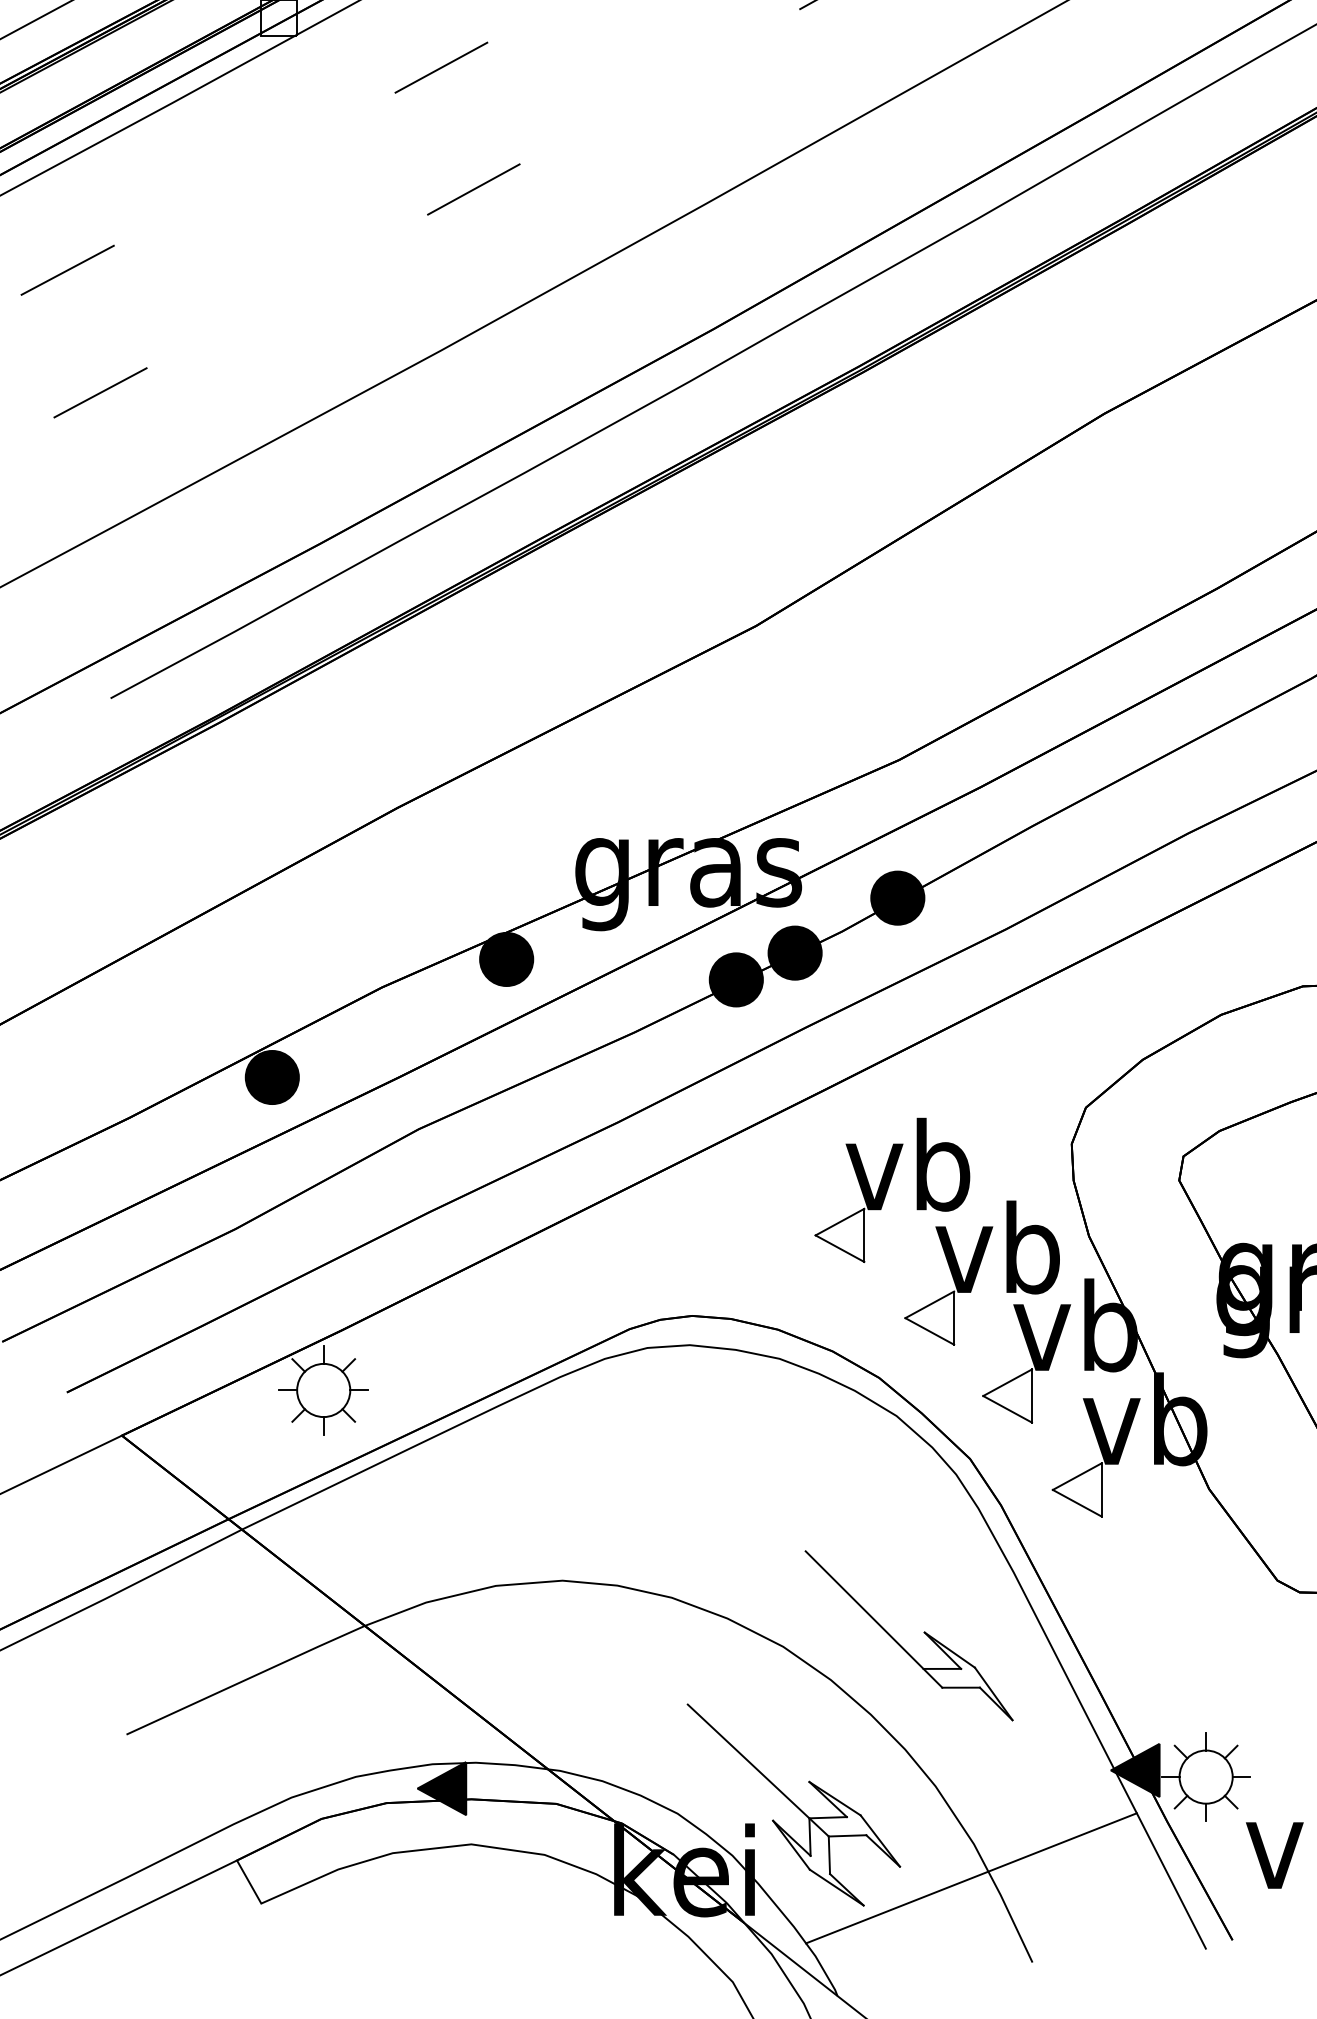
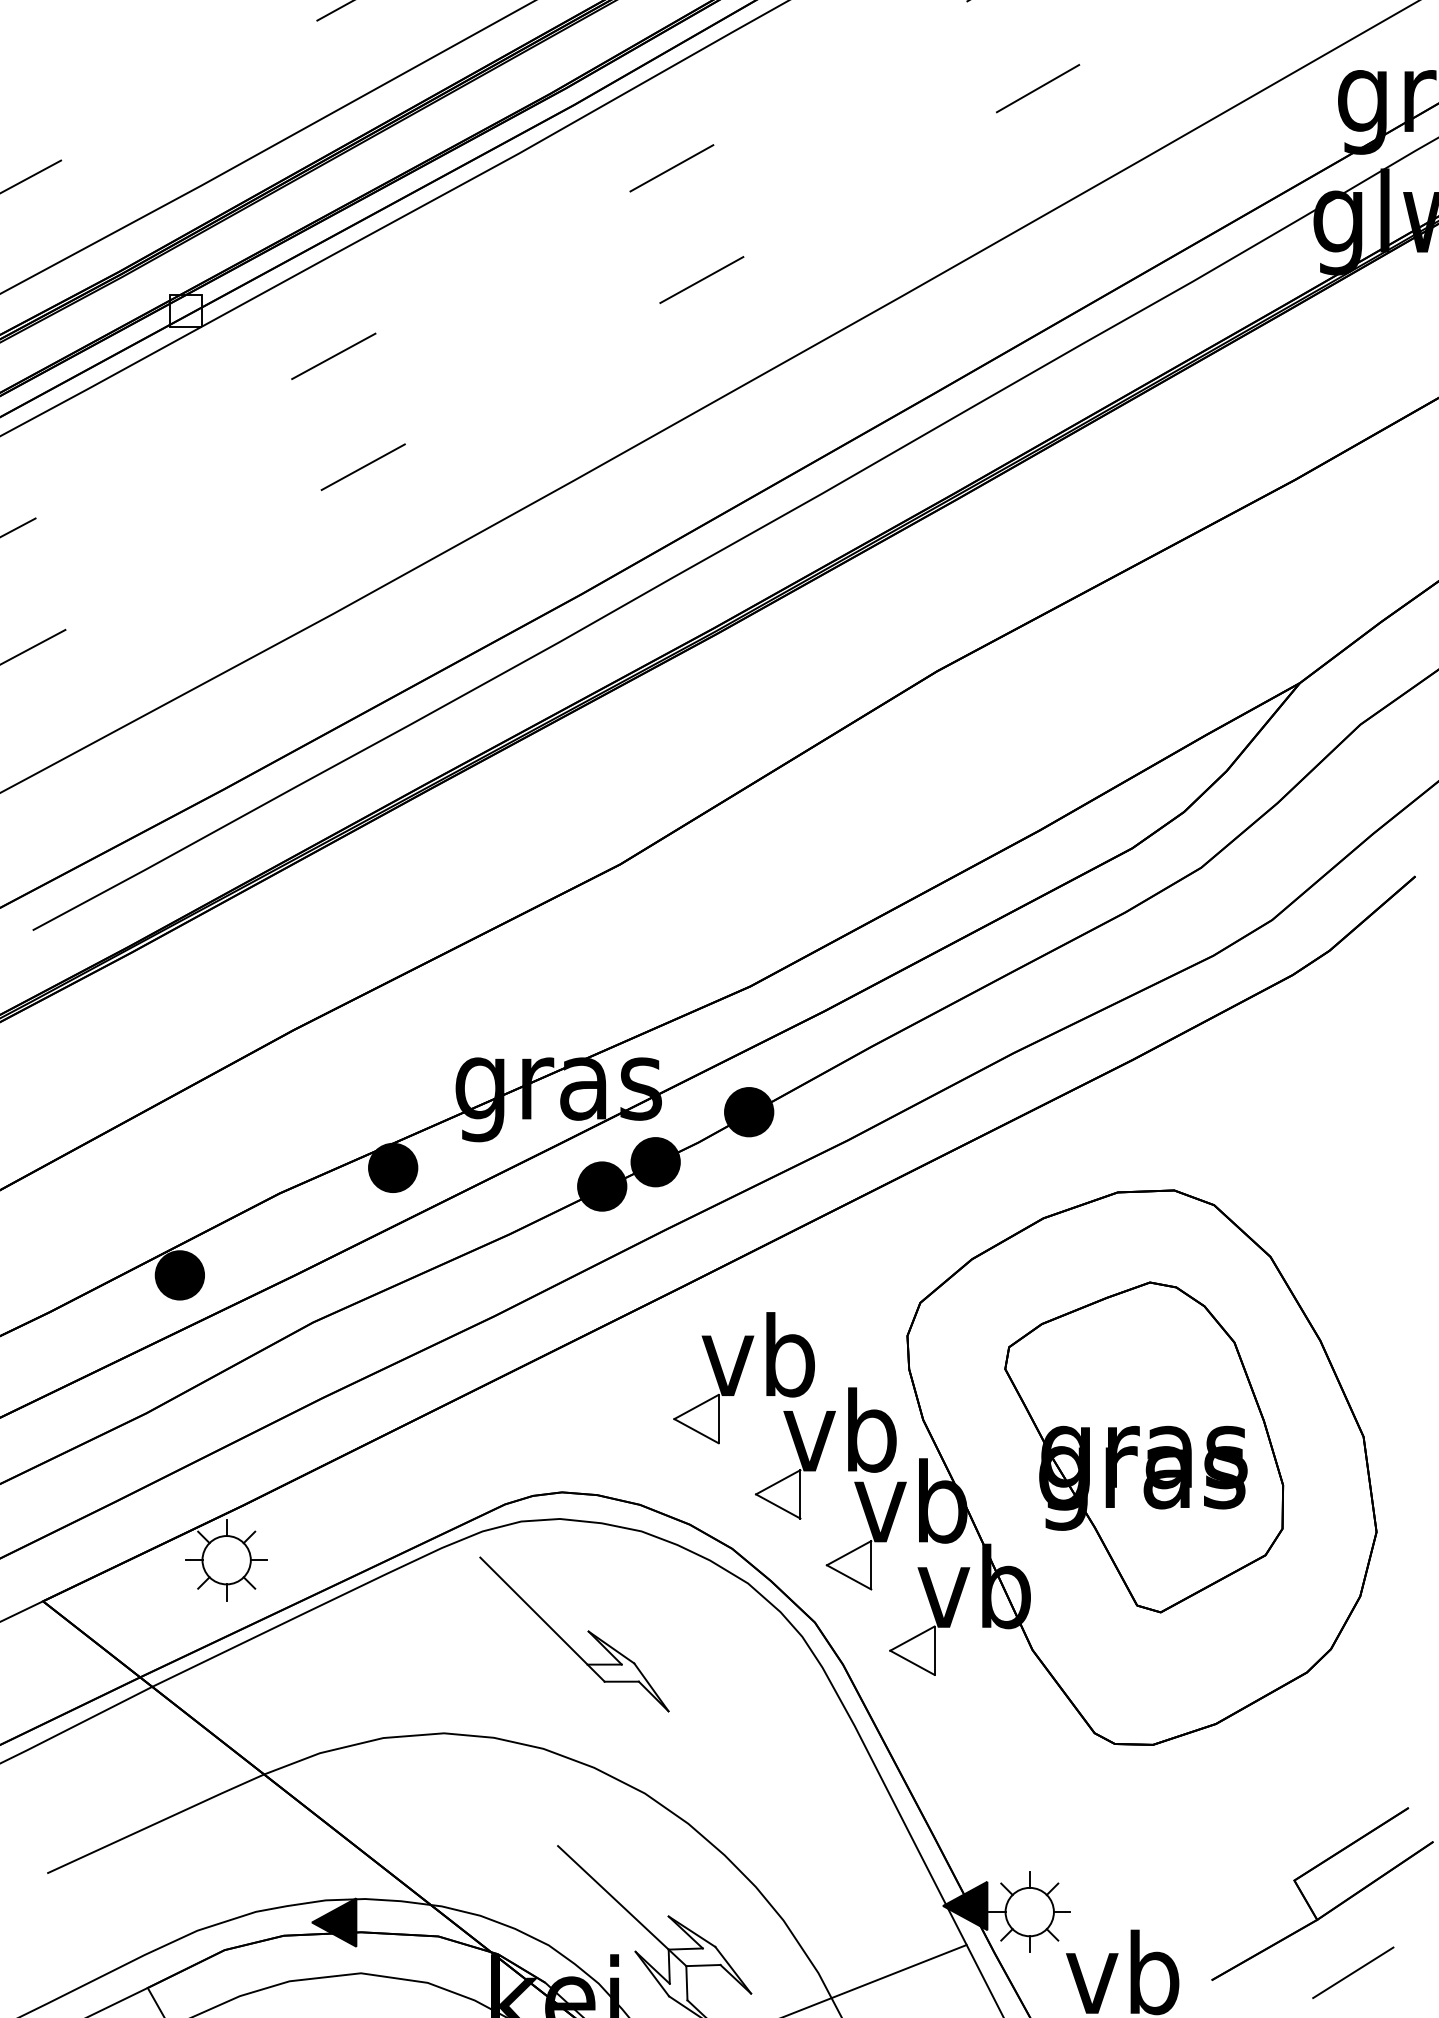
part: (900, 1644) -> (566, 1642), moved

